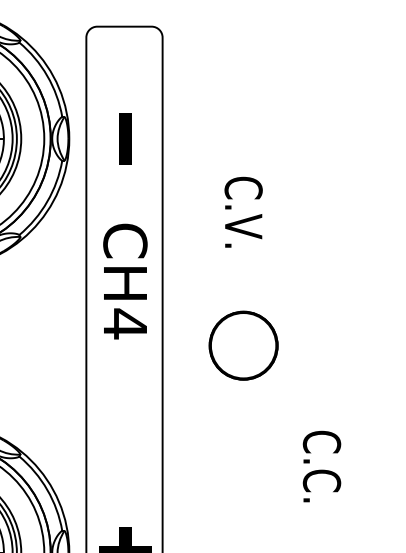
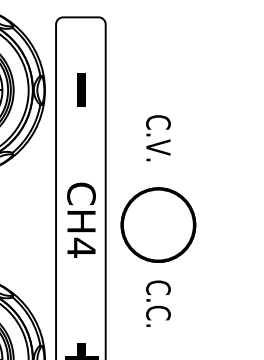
text: (125, 280) -> (81, 219), moved
part: (243, 344) -> (158, 224), size x1.67
text: (322, 466) -> (158, 303), moved

